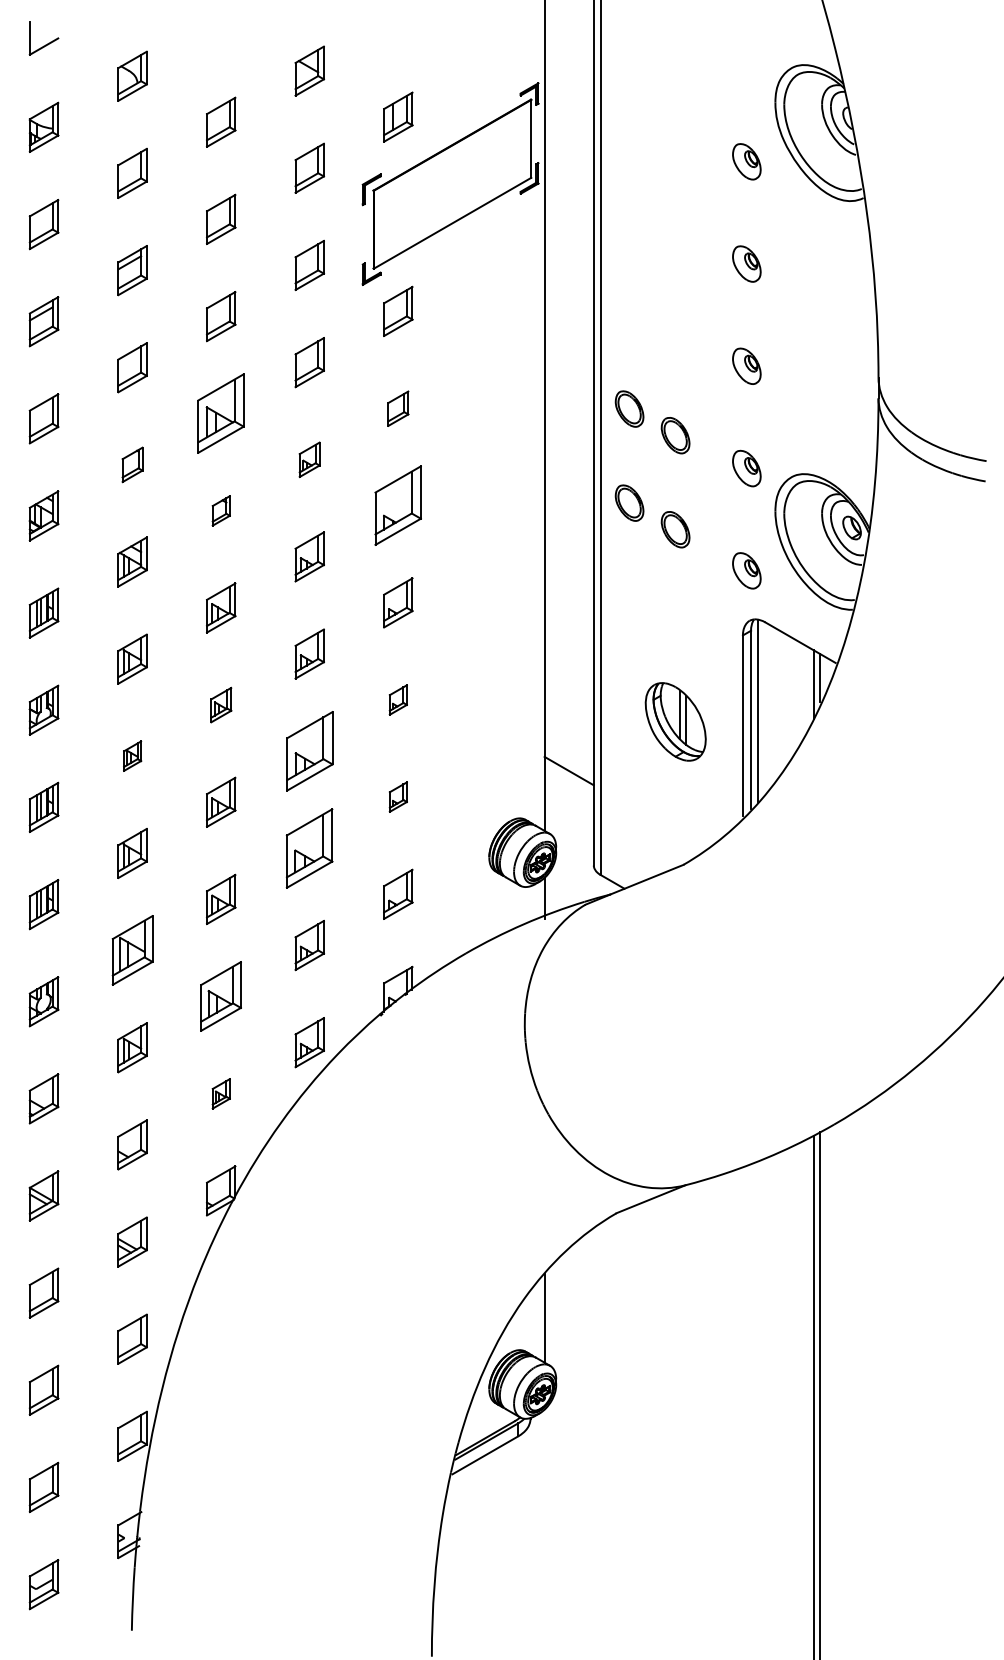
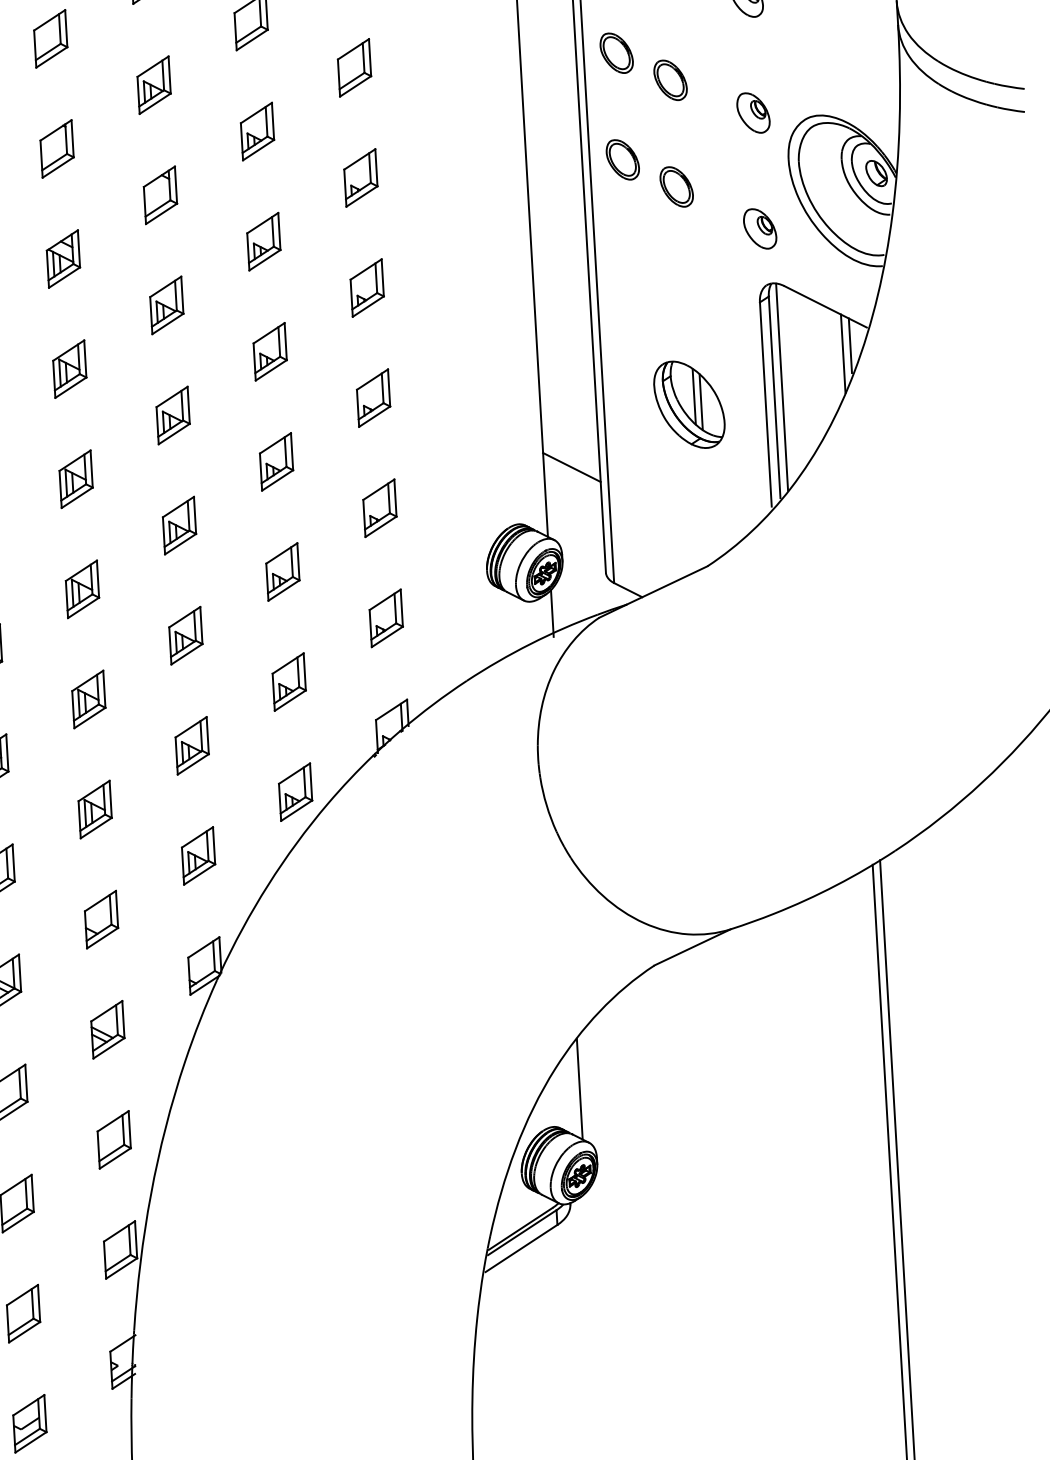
part: (398, 408) -> (354, 67), size x1.43
part: (221, 413) -> (154, 84), size x0.62
part: (309, 459) -> (257, 131), size x1.43
part: (132, 464) -> (56, 148), size x1.43
part: (398, 505) -> (361, 177), size x0.62
part: (221, 510) -> (160, 194), size x1.67
part: (398, 699) -> (373, 397), size x1.67
part: (221, 704) -> (173, 414), size x1.43
part: (309, 750) -> (276, 461), size x0.62
part: (132, 755) -> (75, 478), size x1.67
part: (398, 796) -> (380, 507), size x1.67
part: (309, 847) -> (282, 571), size x0.62
part: (132, 950) -> (88, 699), size x0.71
part: (221, 996) -> (192, 745), size x0.71
part: (221, 1093) -> (198, 855), size x1.67

